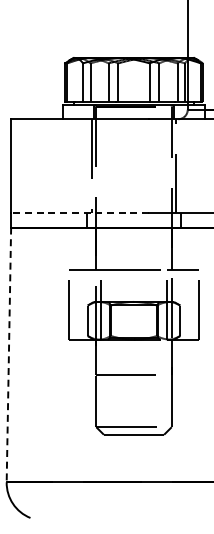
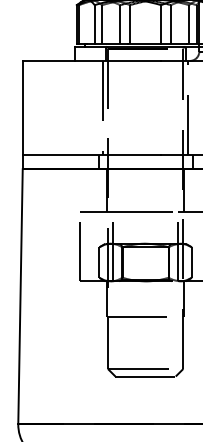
line: (80, 213) -> (92, 155), dashed -> solid
line: (8, 355) -> (20, 297), dashed -> solid

